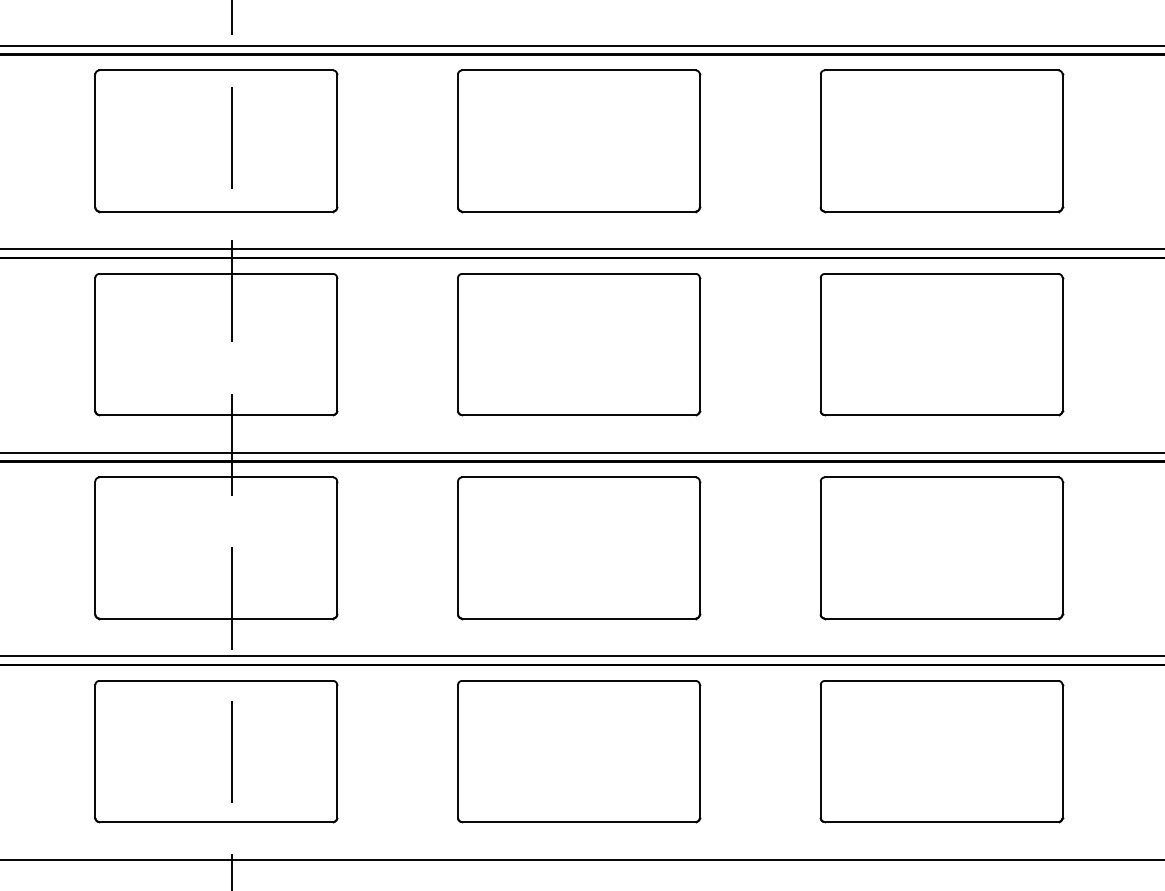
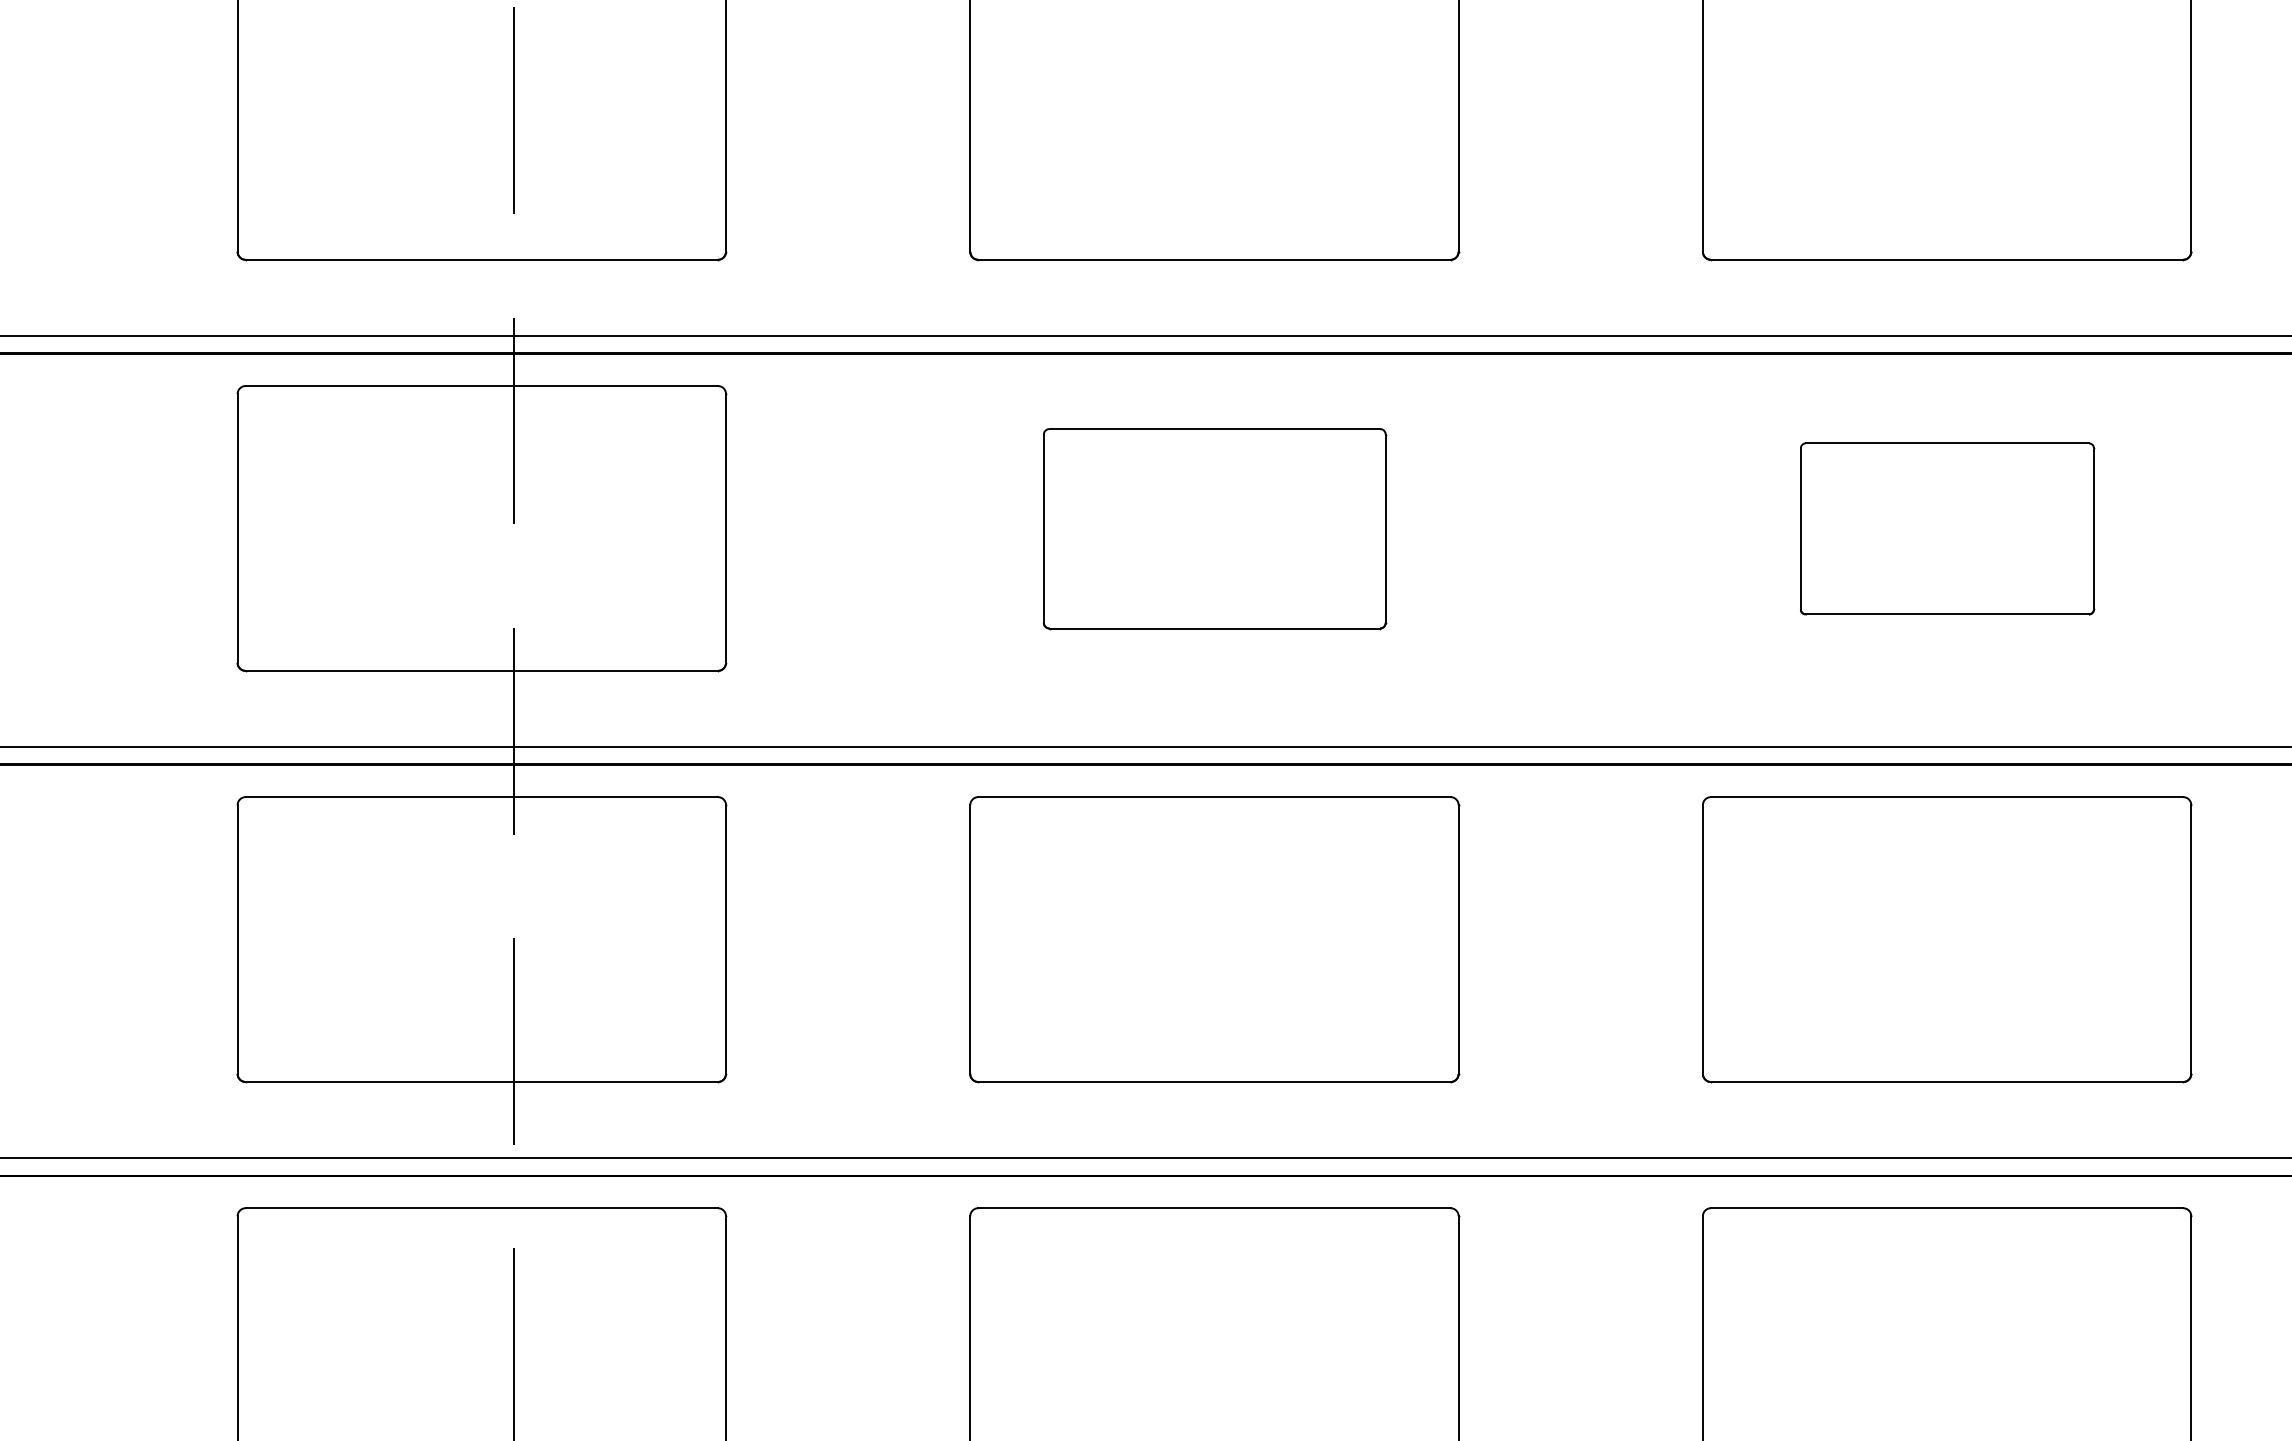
part: (579, 344) -> (1215, 528), size x0.7
part: (941, 344) -> (1946, 528), size x0.6

